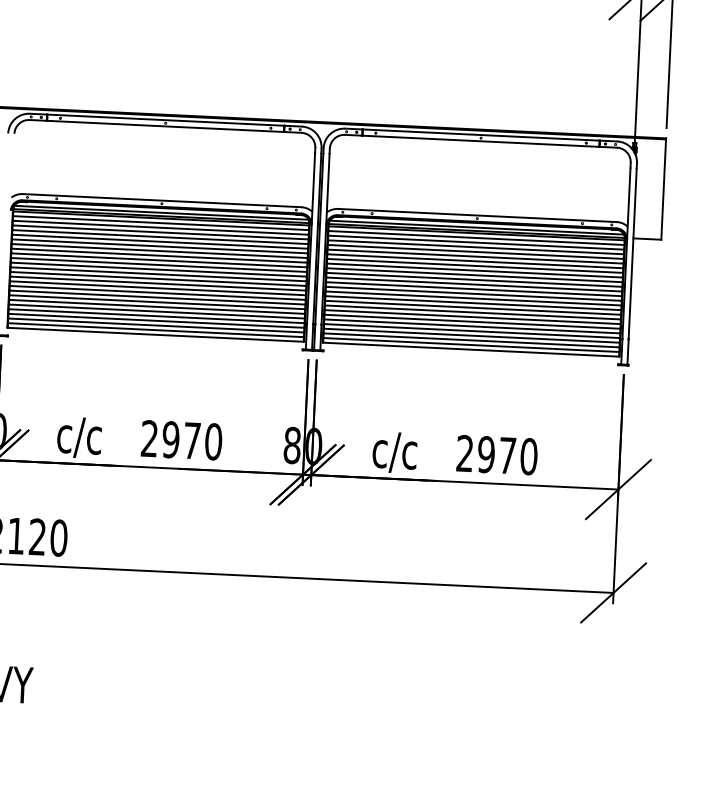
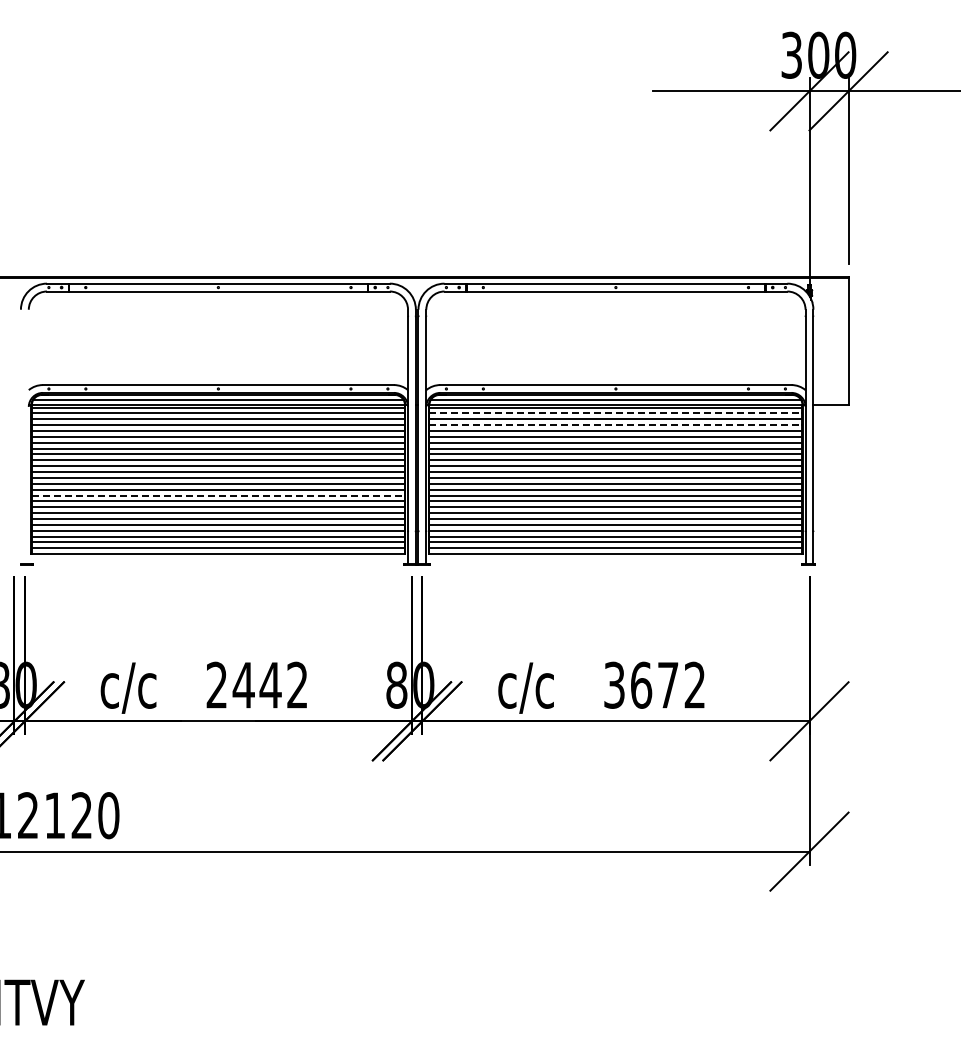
line: (476, 238) -> (615, 413), solid -> dashed
line: (475, 247) -> (615, 425), solid -> dashed
line: (157, 288) -> (218, 495), solid -> dashed
text: (192, 440) -> (270, 684), 2970 -> 2442
text: (496, 454) -> (654, 684), 2970 -> 3672

